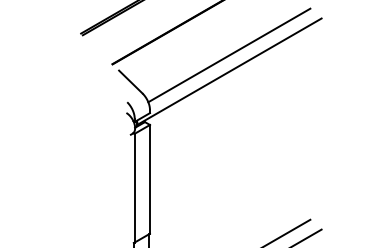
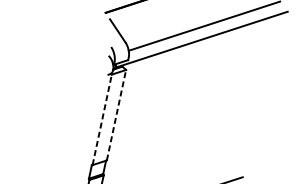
line: (149, 178) -> (116, 114), solid -> dashed
line: (134, 187) -> (102, 119), solid -> dashed

